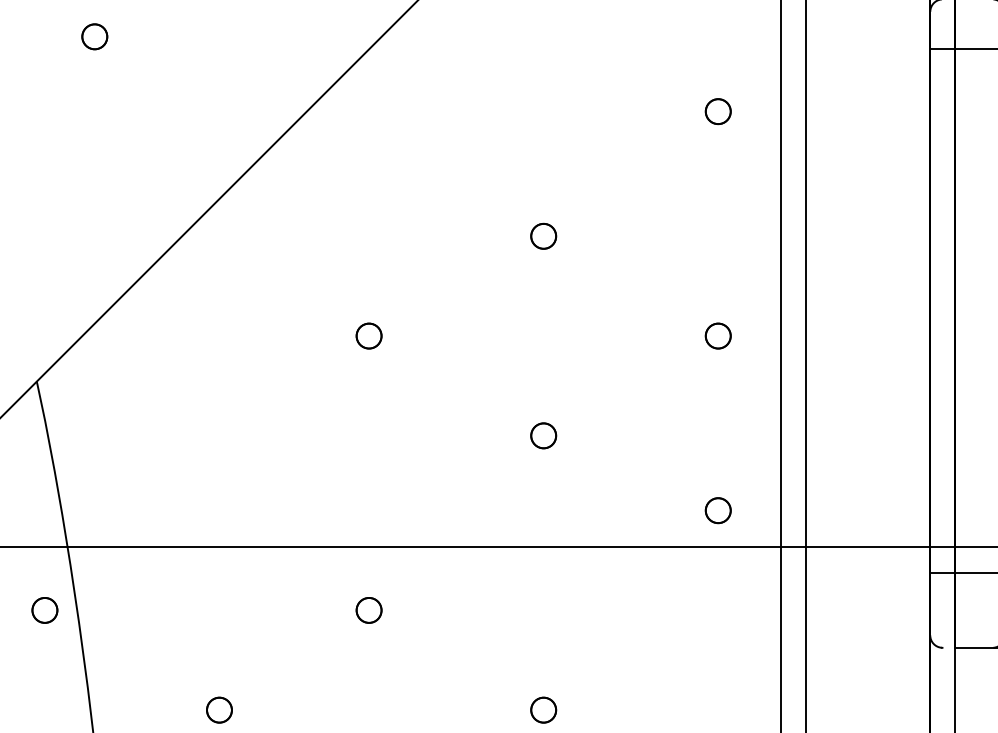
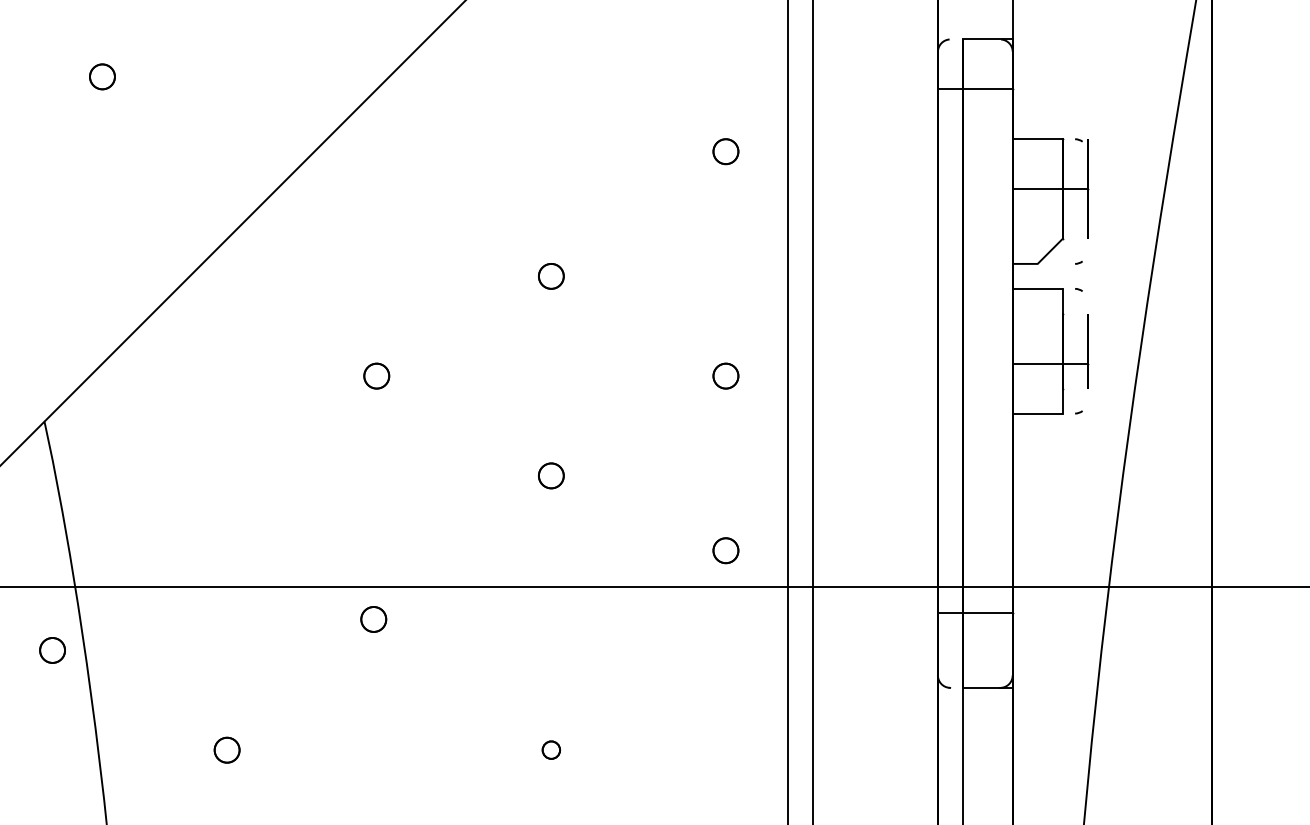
part: (368, 610) -> (373, 619), moved
part: (543, 709) -> (551, 749), size x0.7

